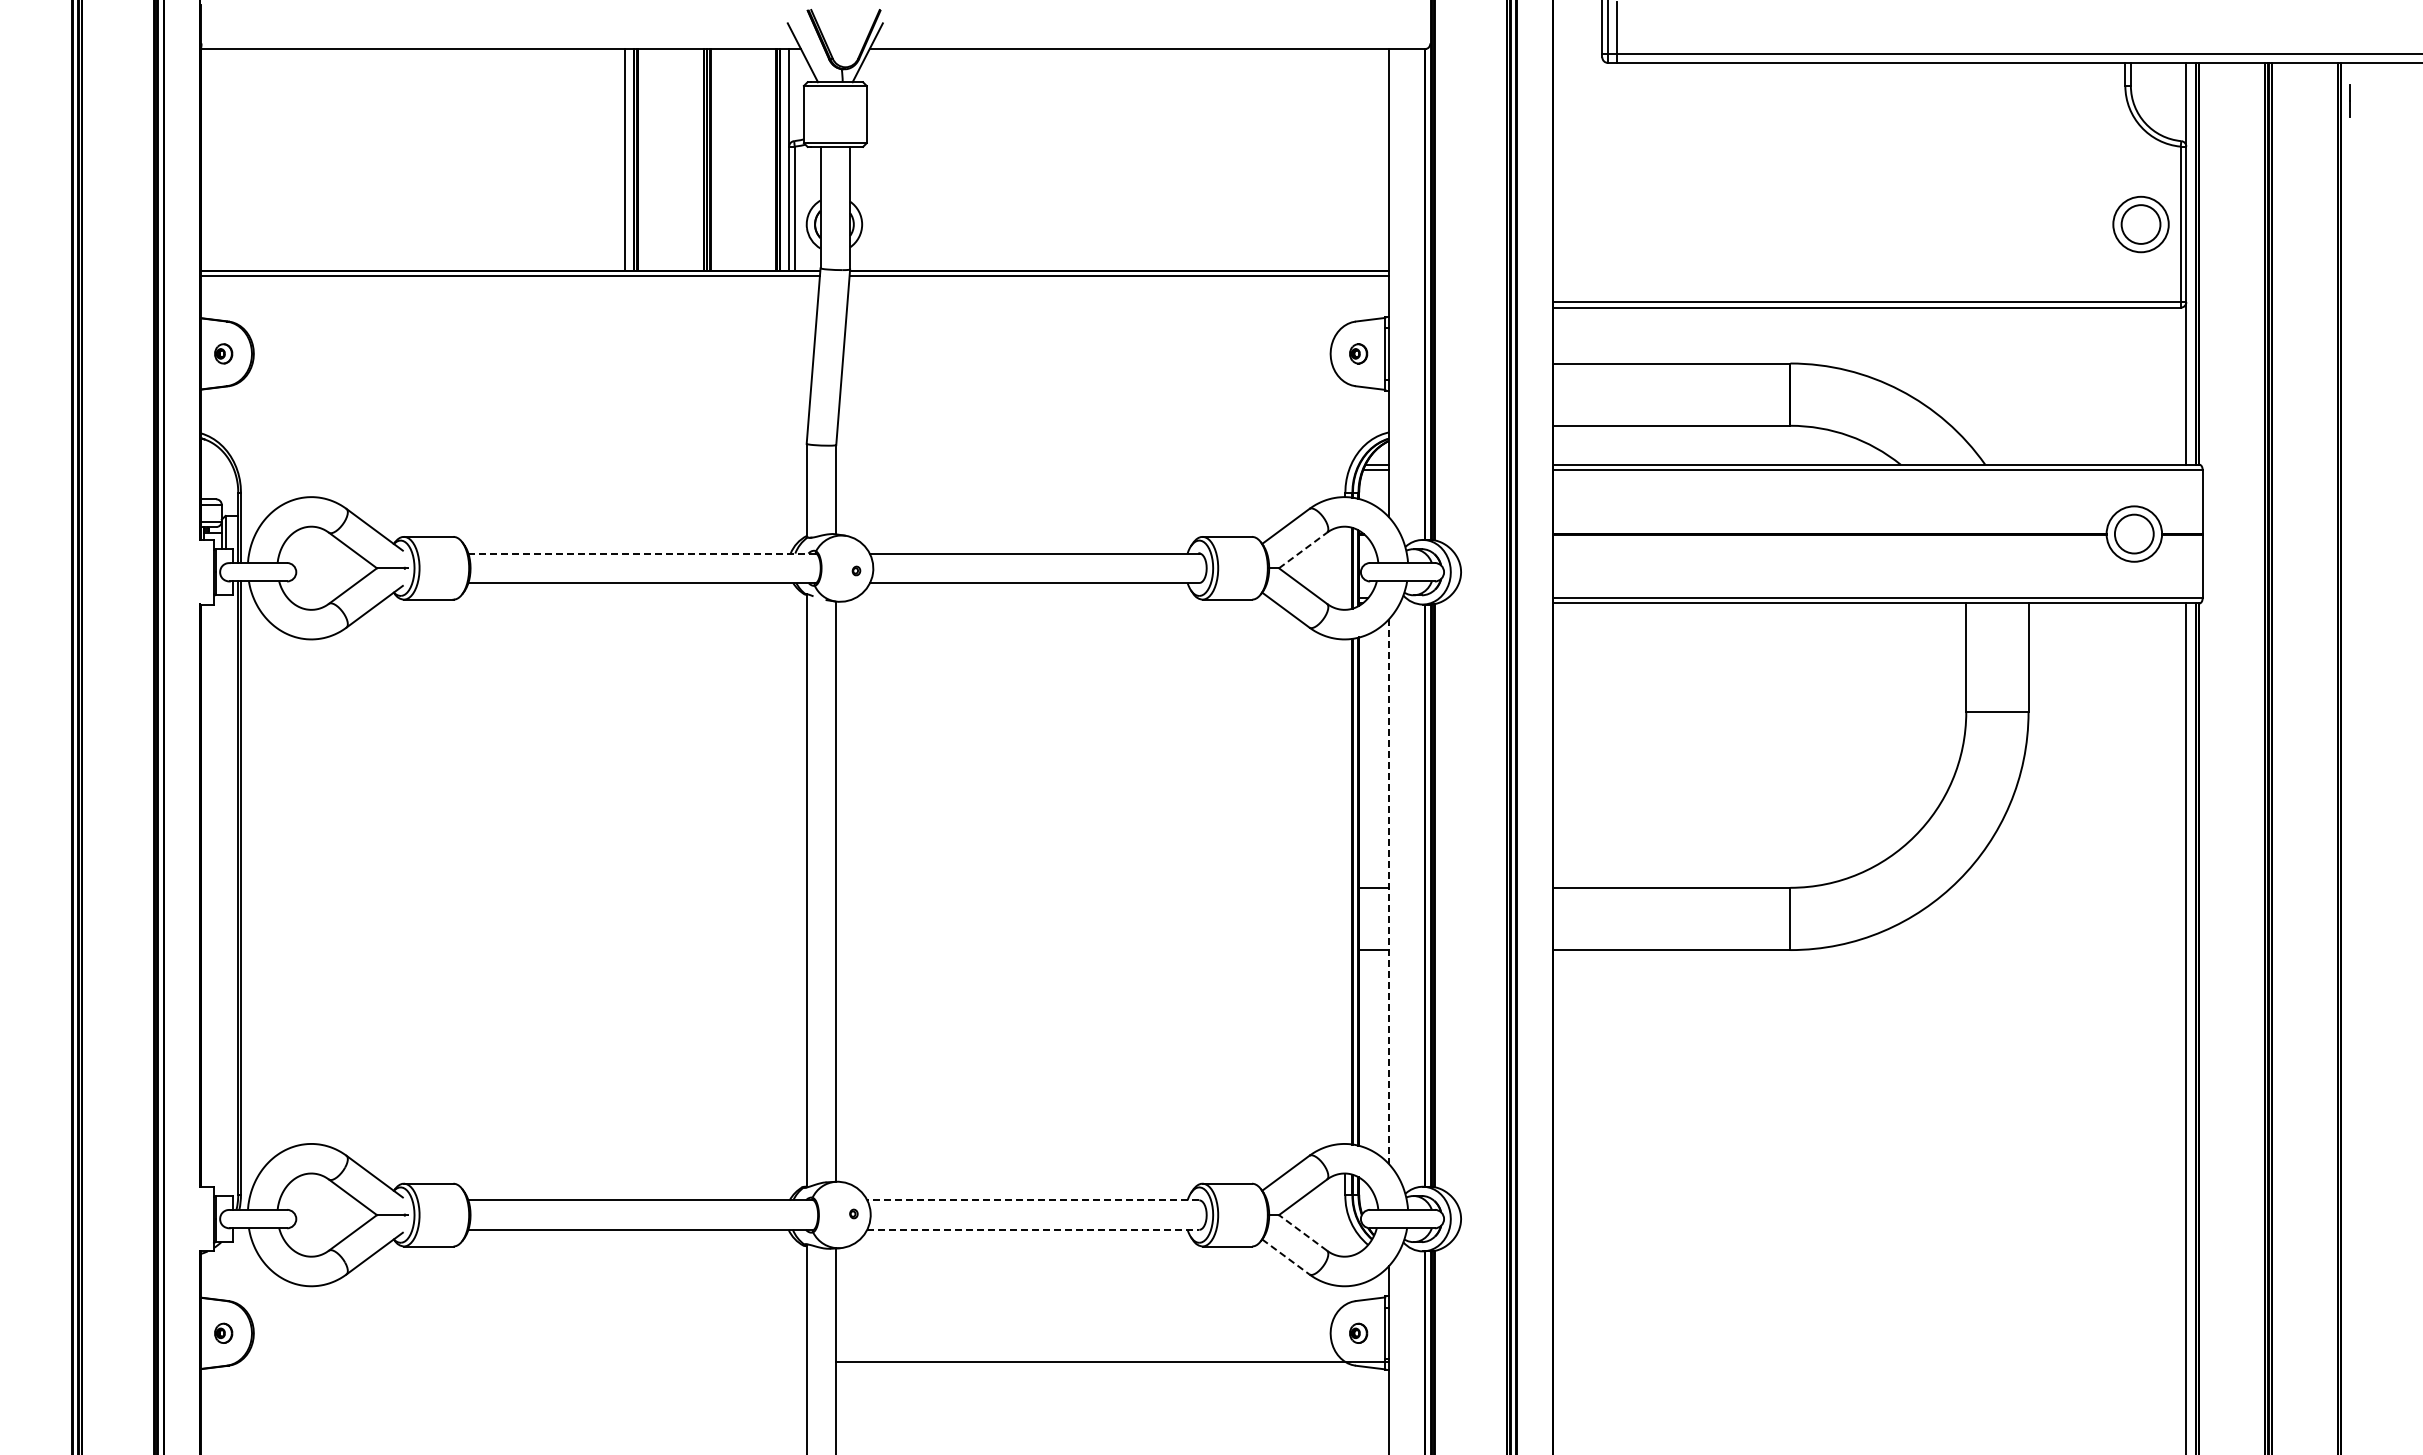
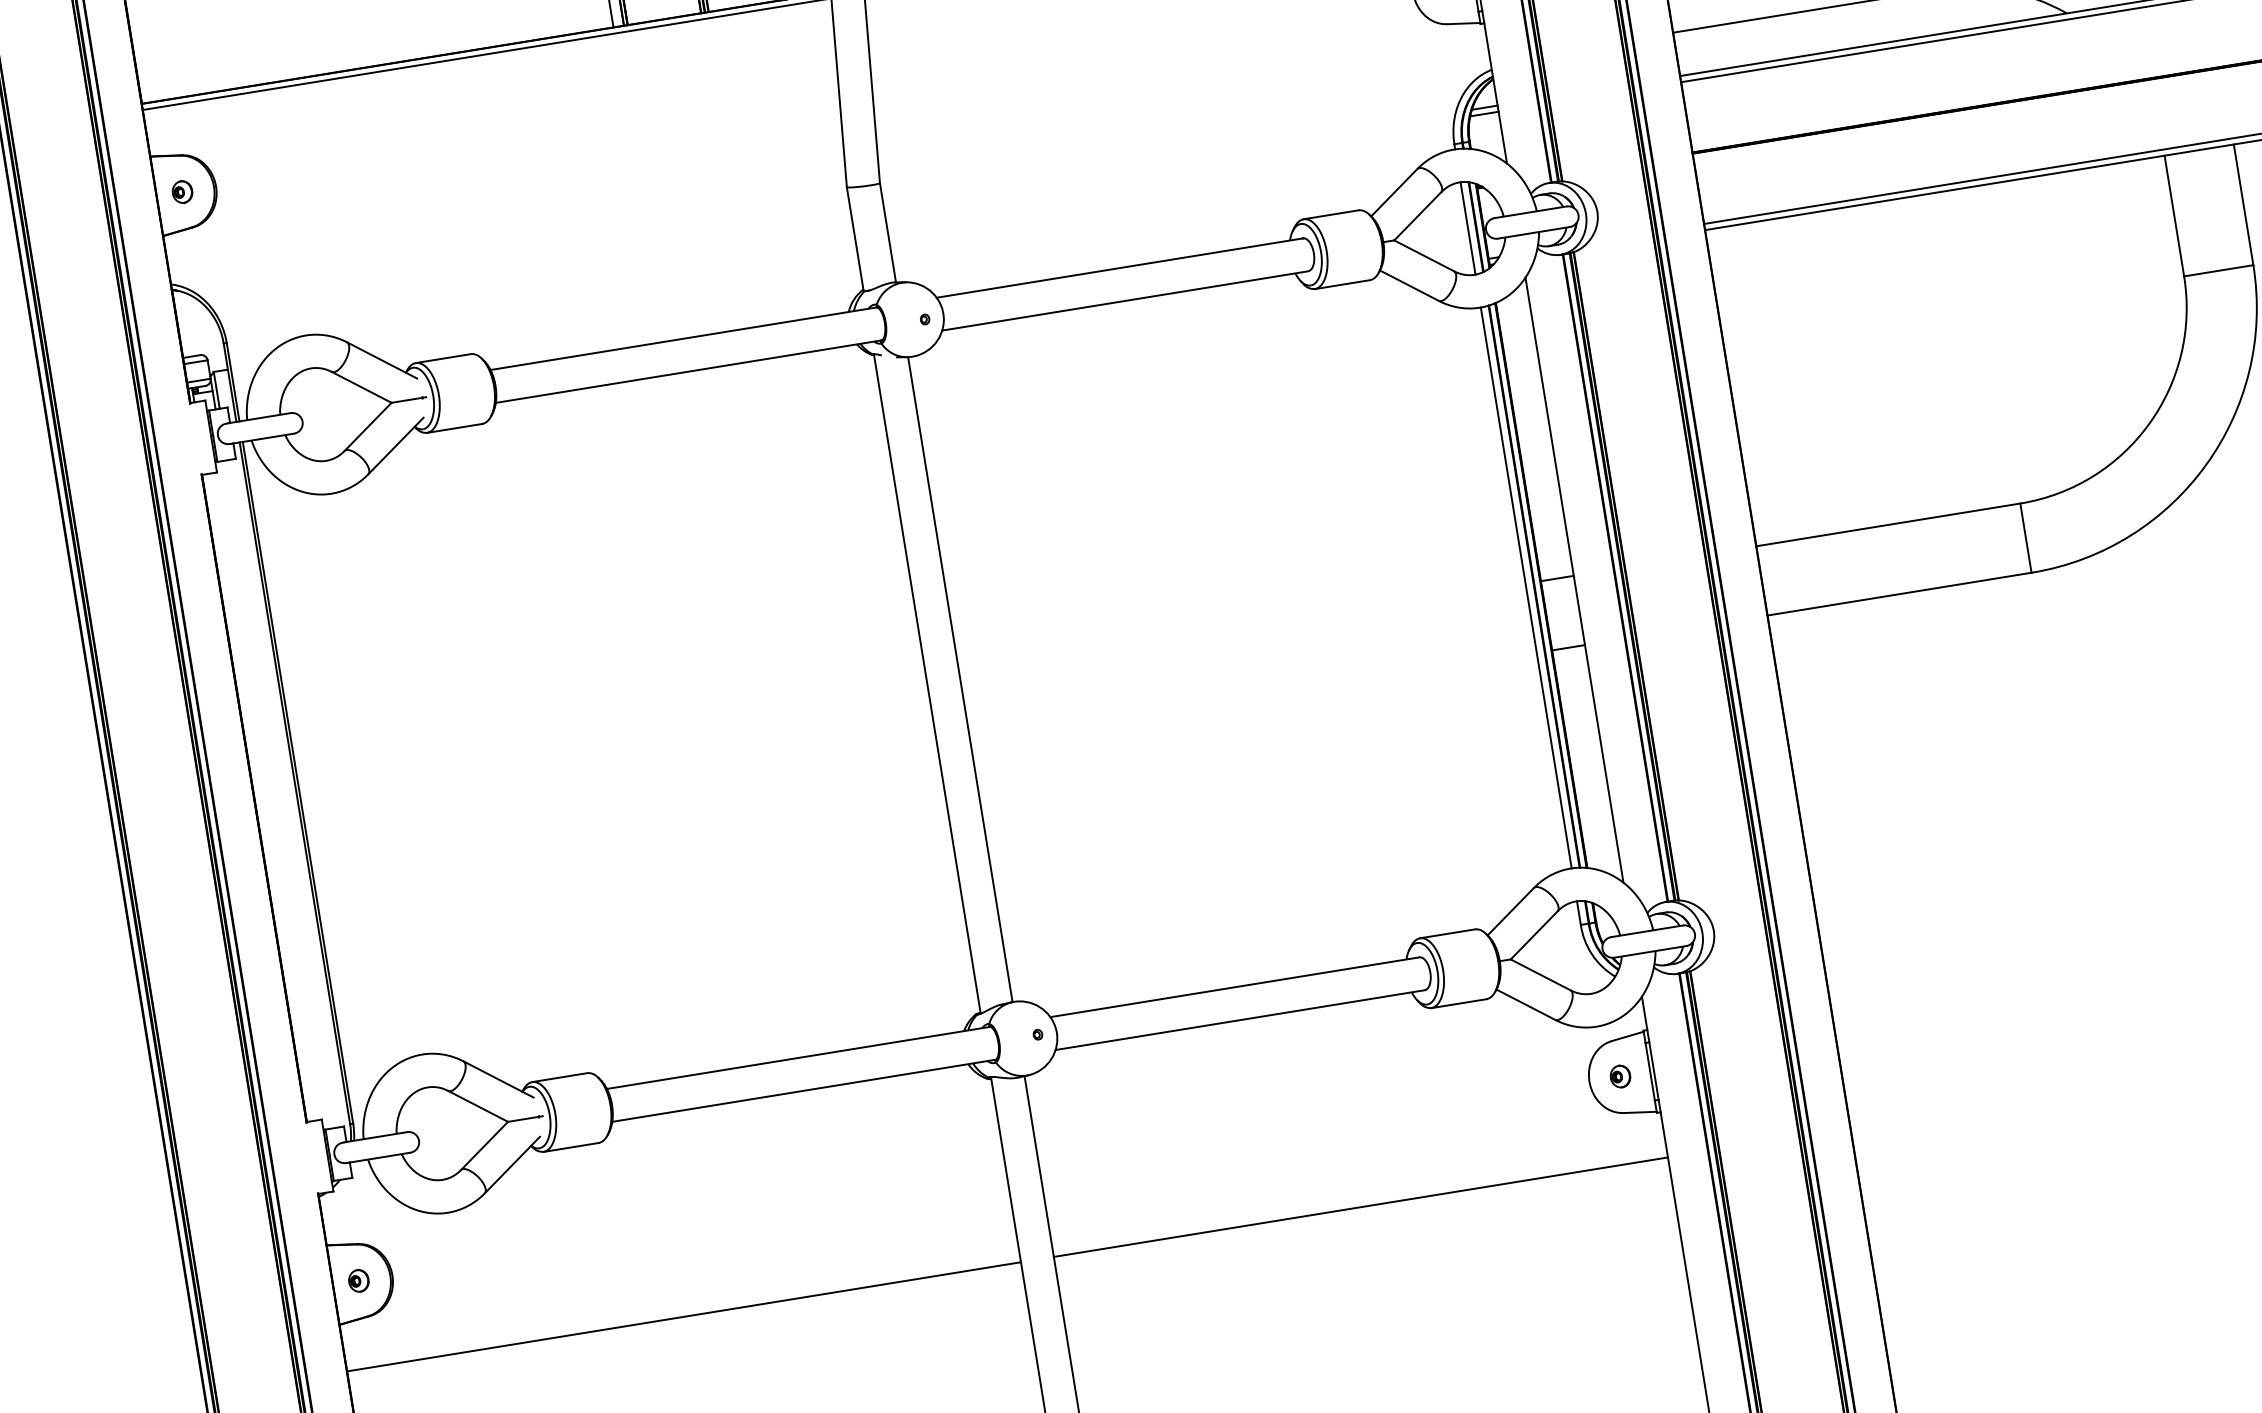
line: (1303, 550) -> (1418, 216), dashed -> solid
line: (641, 553) -> (682, 338), dashed -> solid
line: (1345, 567) -> (1468, 227), added
line: (1345, 891) -> (1526, 587), added
line: (1388, 892) -> (1574, 581), dashed -> solid
line: (1032, 1200) -> (1234, 987), dashed -> solid
line: (1033, 1229) -> (1240, 1019), dashed -> solid
line: (1303, 1232) -> (1541, 974), dashed -> solid
line: (1286, 1257) -> (1526, 1005), dashed -> solid
line: (1112, 1362) -> (1361, 1207), moved
line: (503, 1411) -> (684, 1317), added

